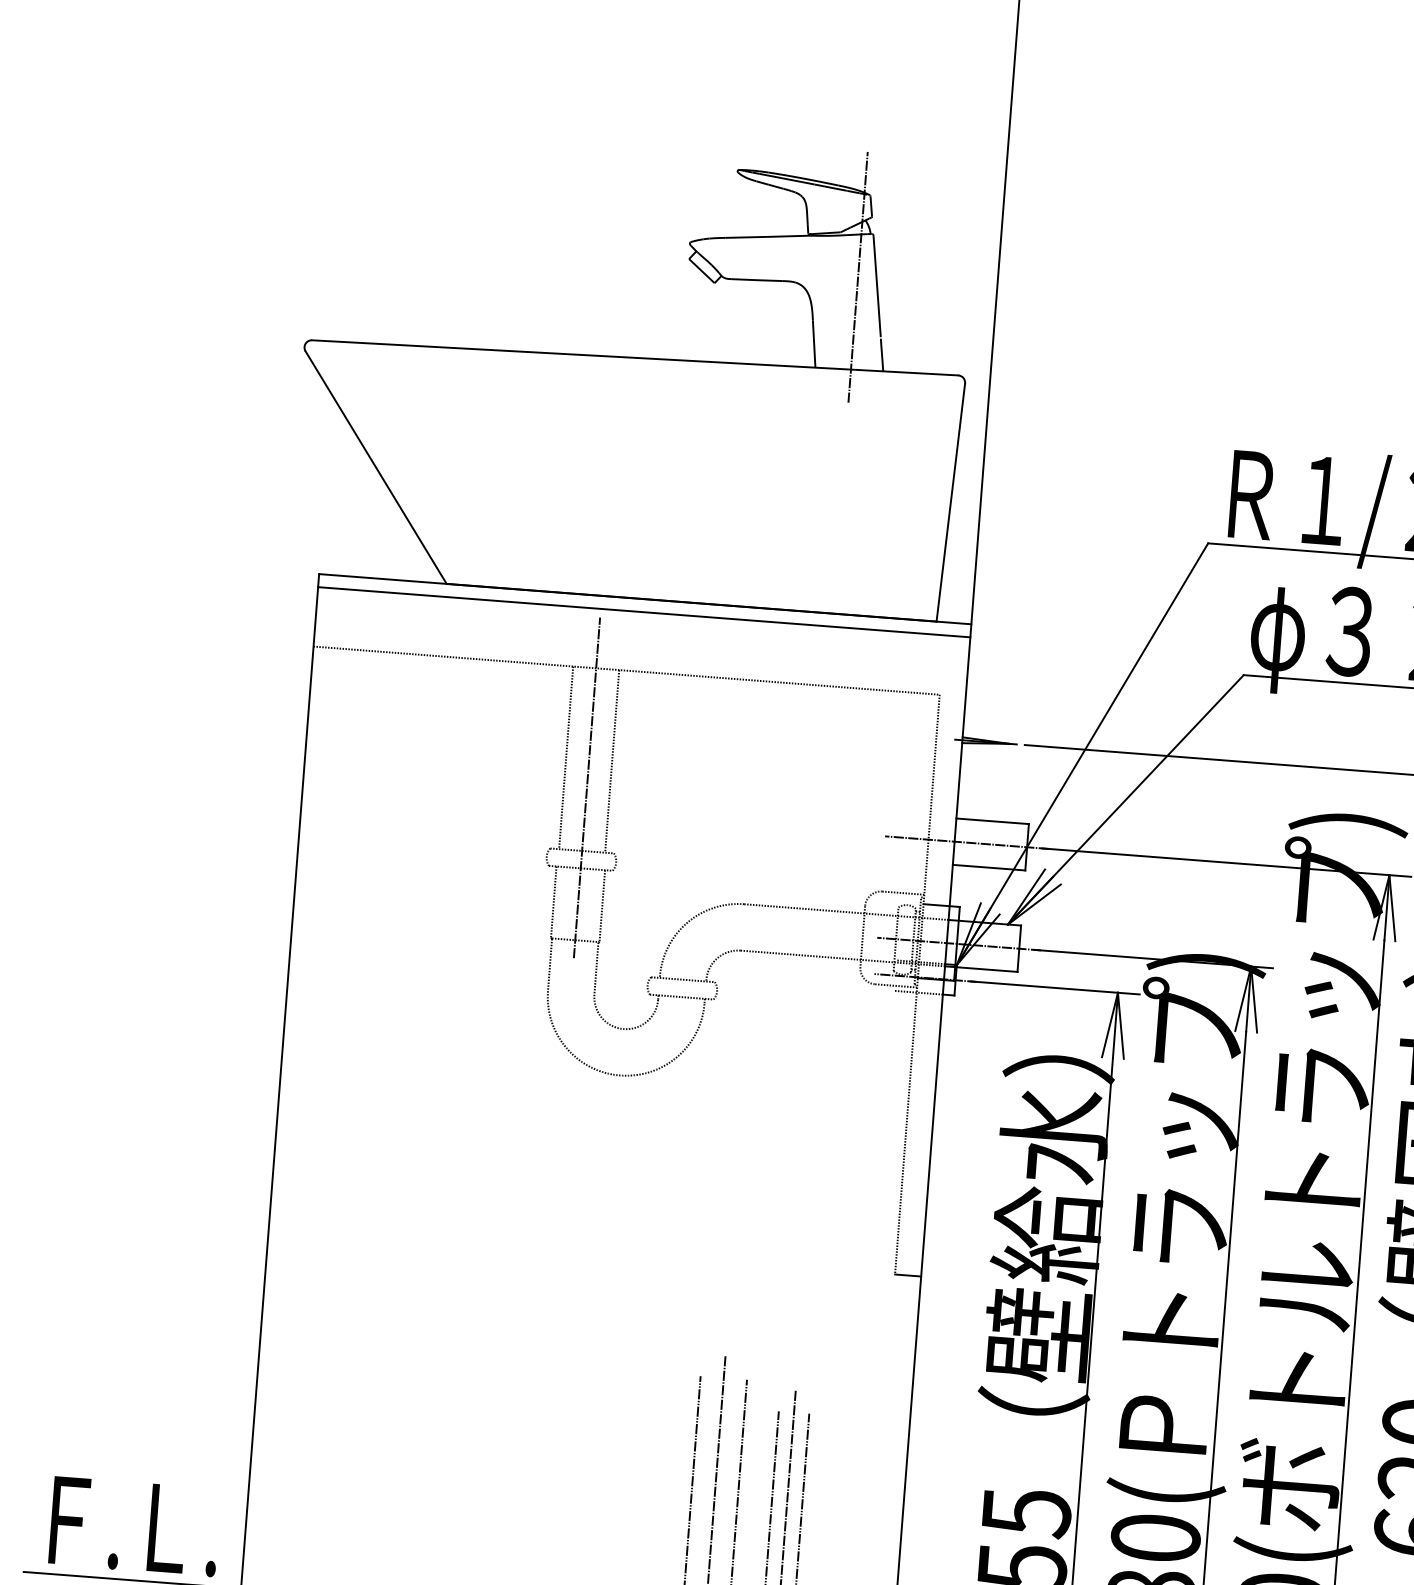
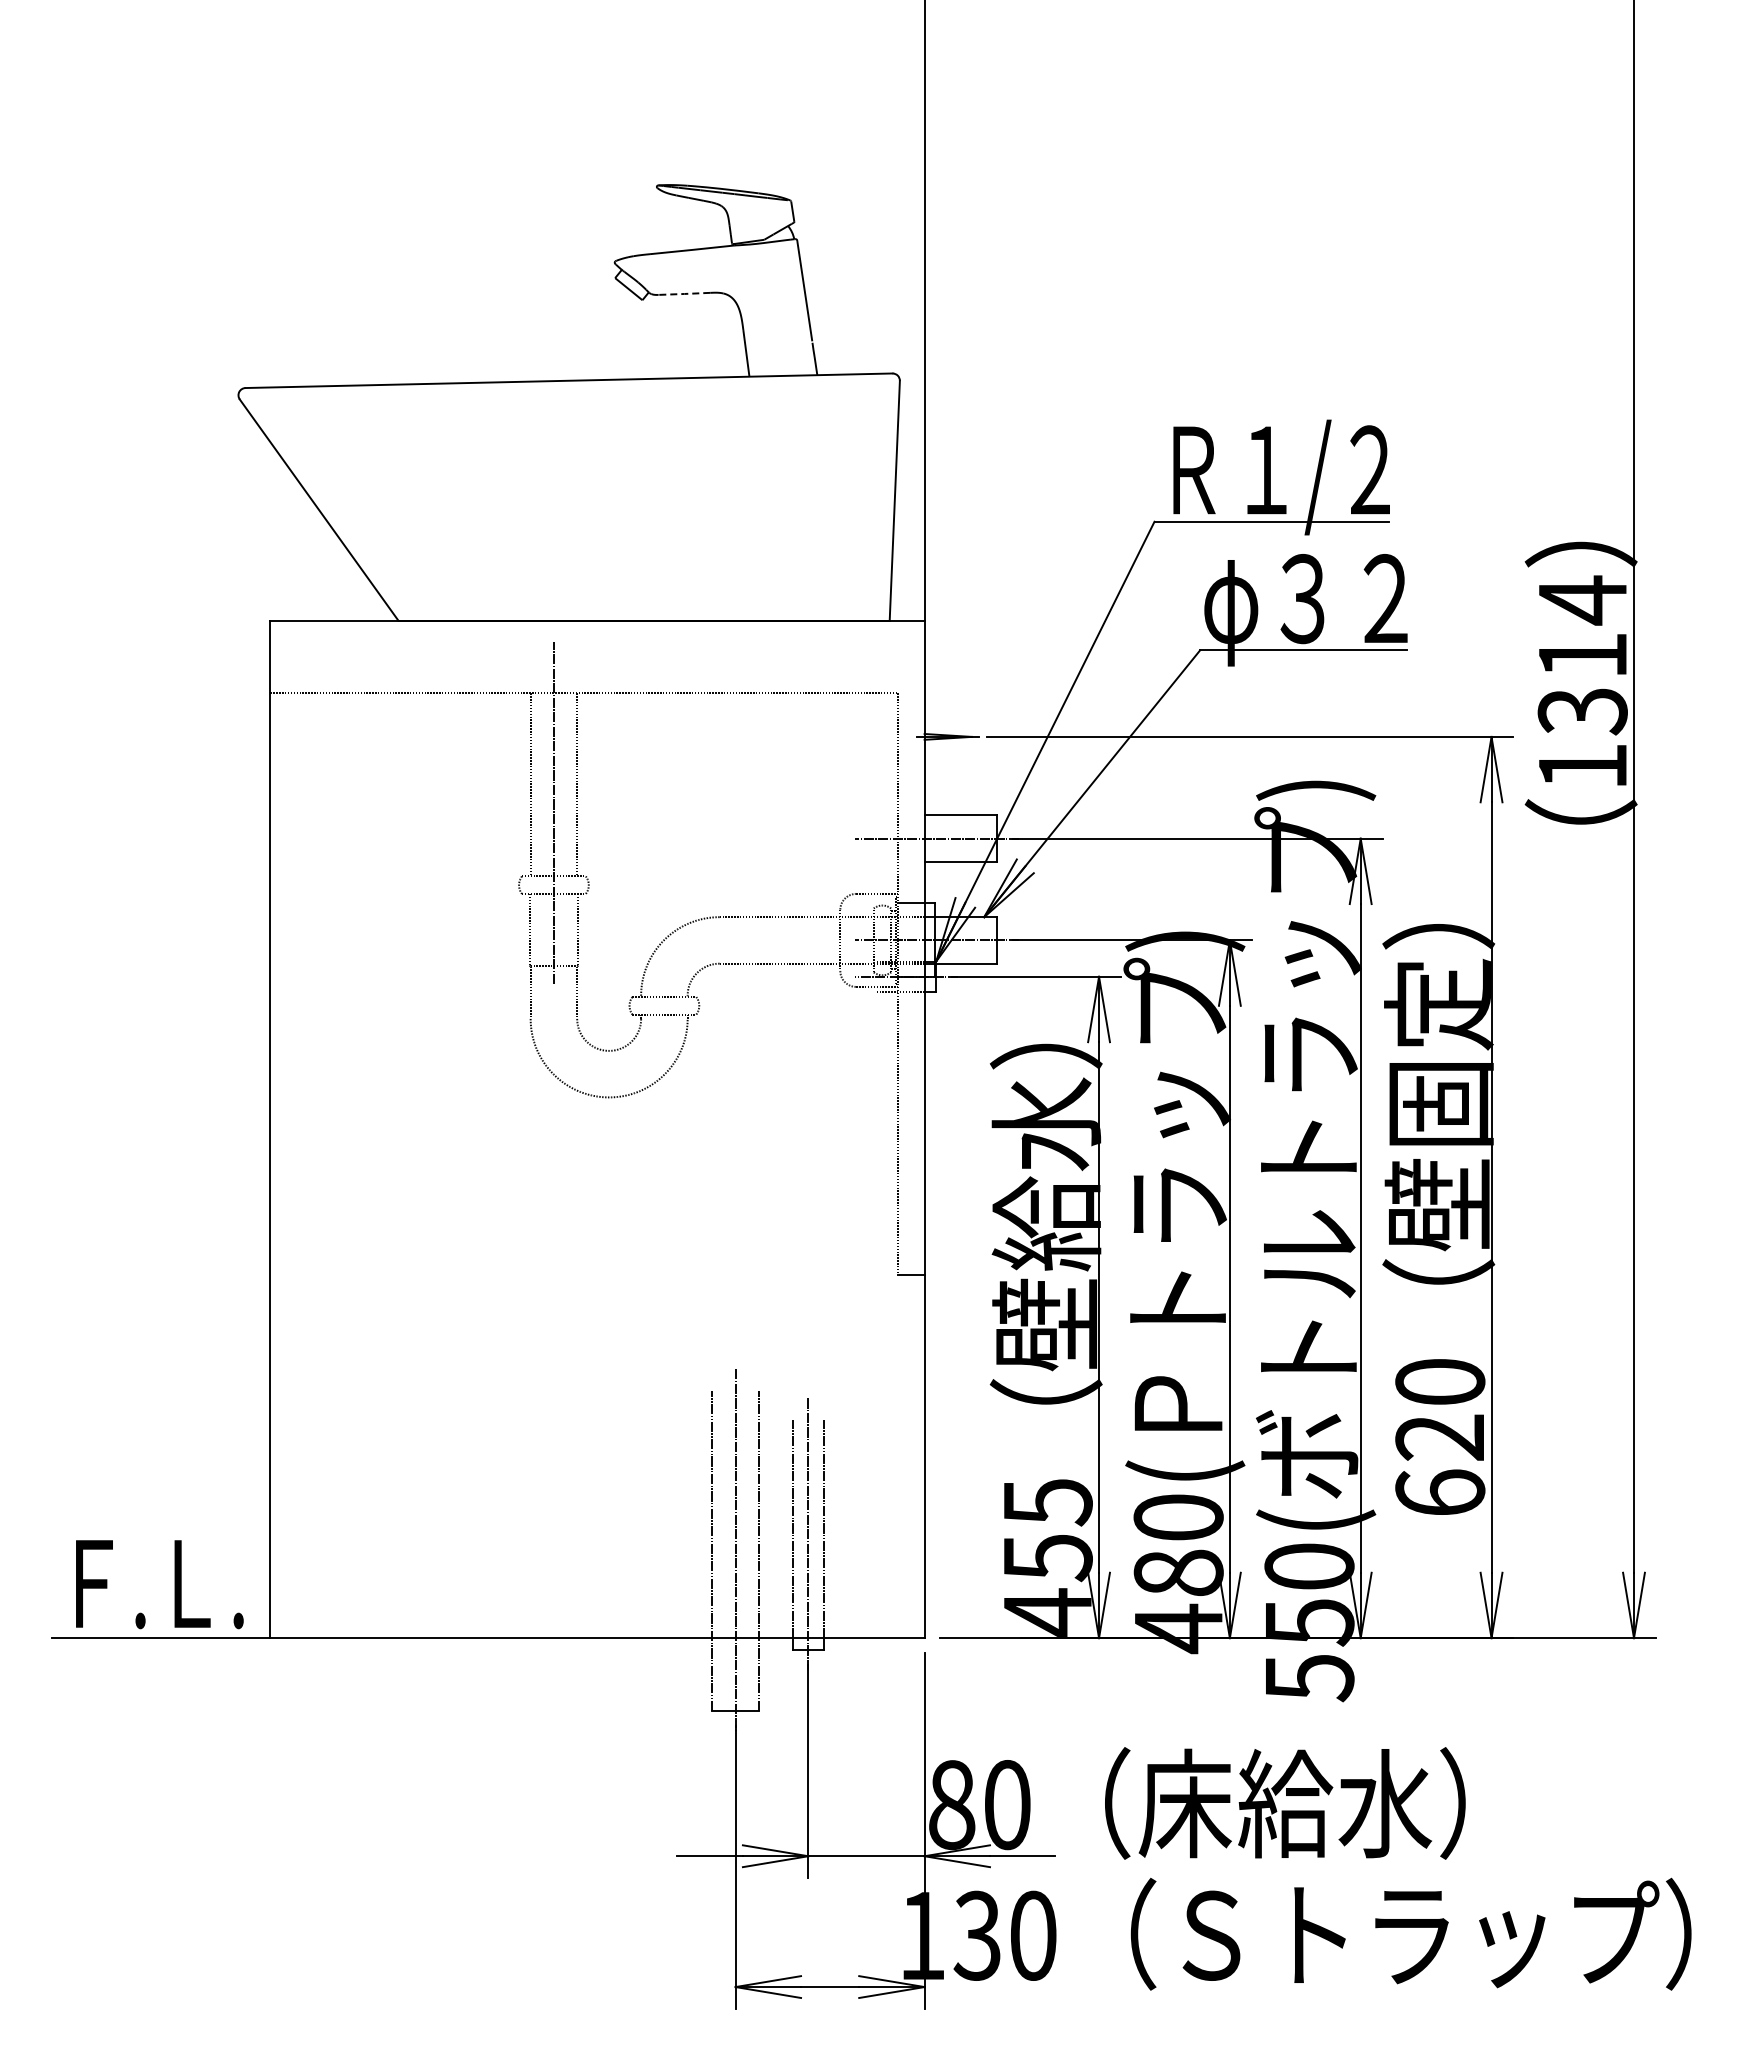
line: (858, 277) -> (785, 283), removed
line: (757, 279) -> (684, 293), solid -> dashed
line: (644, 612) -> (597, 633), removed

